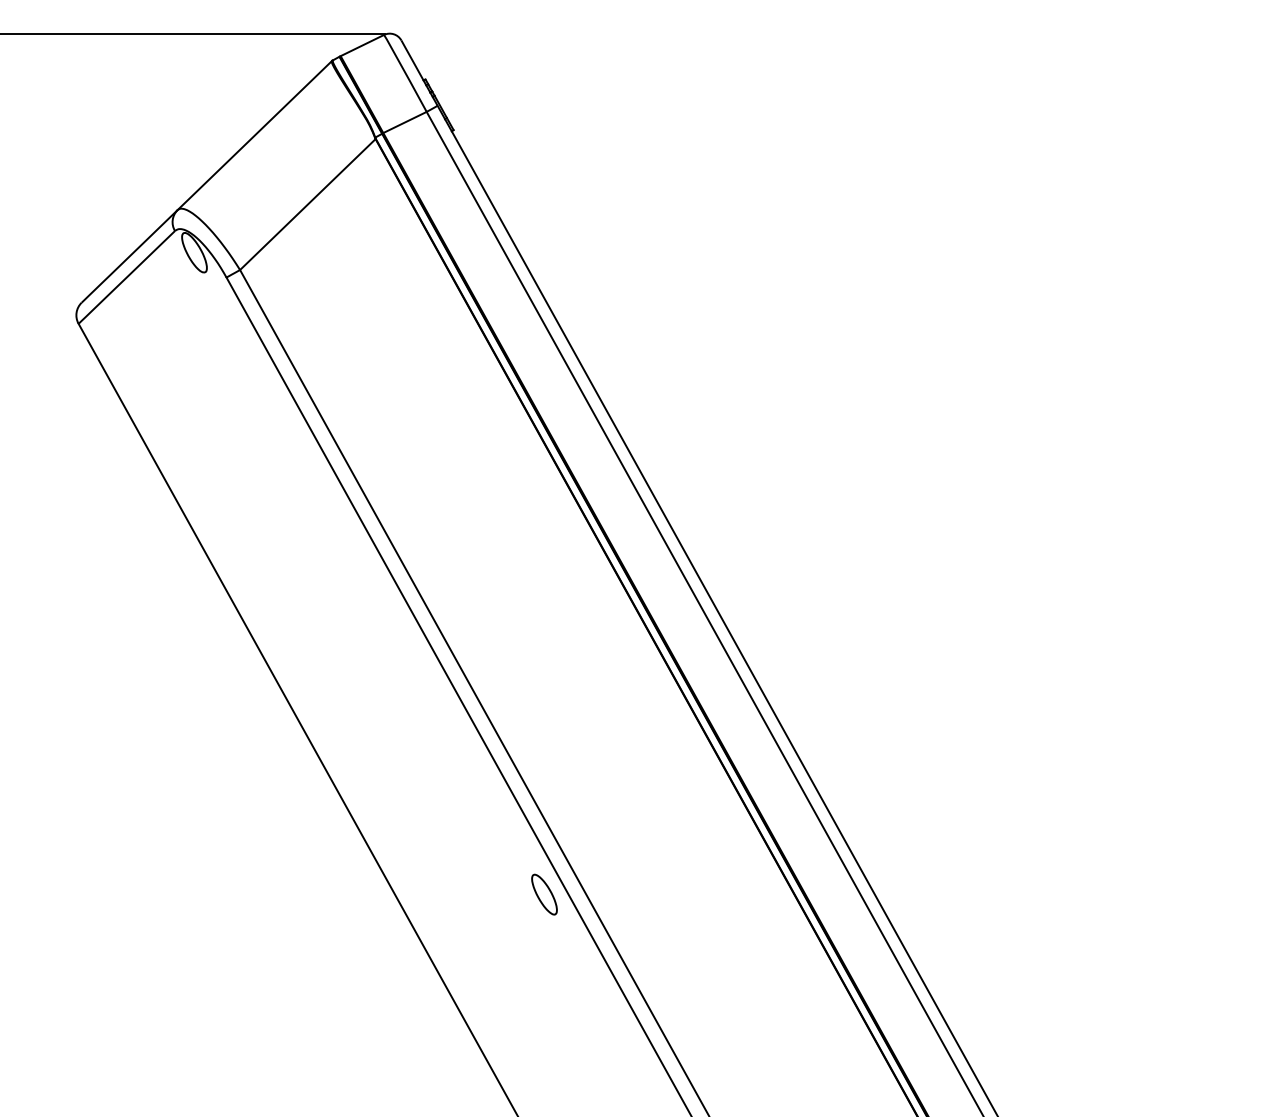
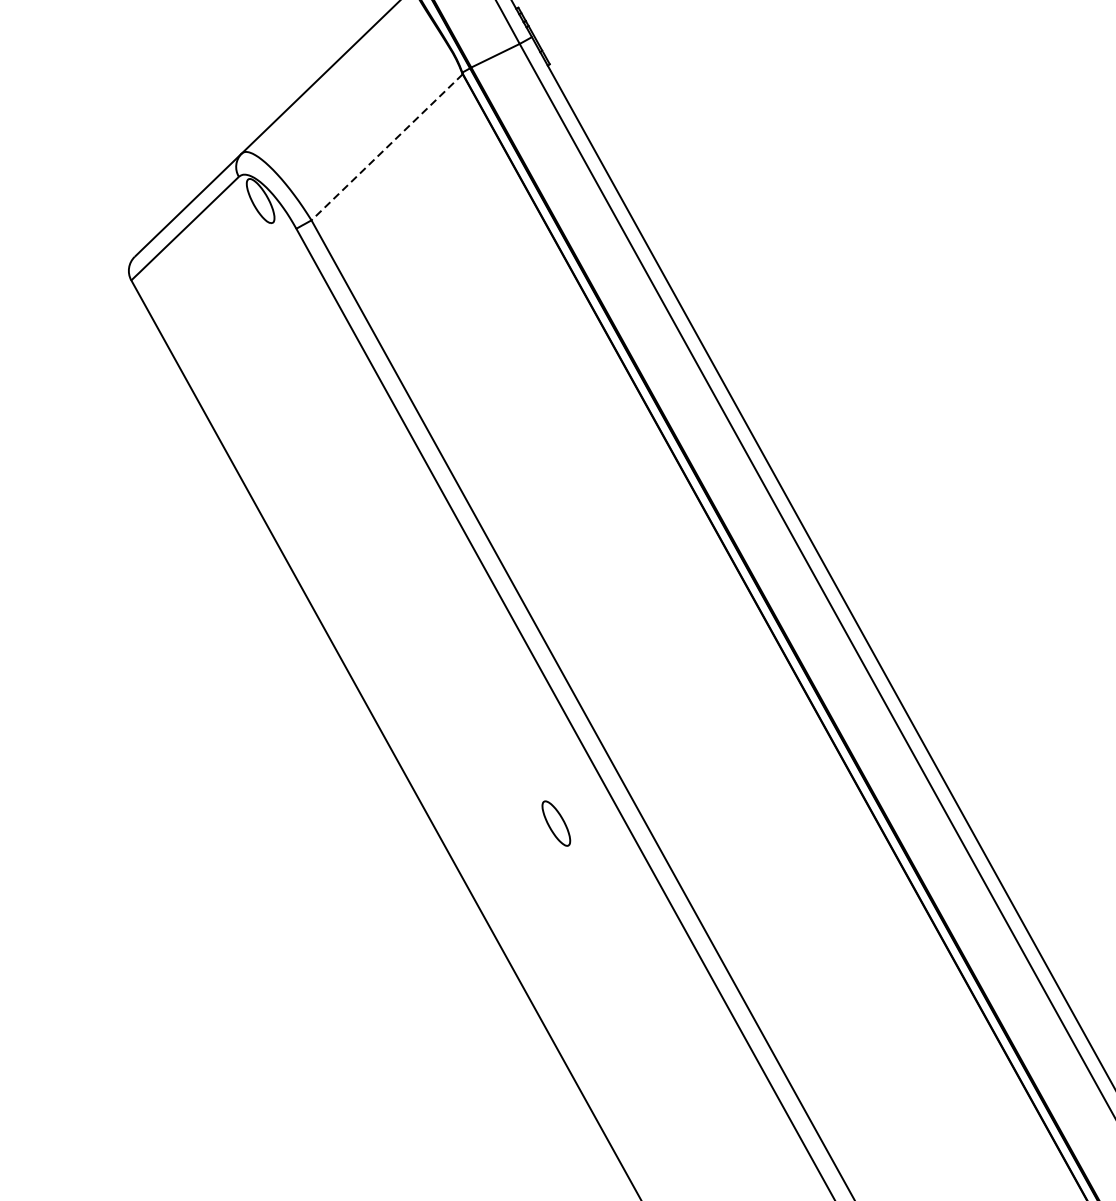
line: (307, 204) -> (386, 147), solid -> dashed
part: (544, 894) -> (556, 823), moved

